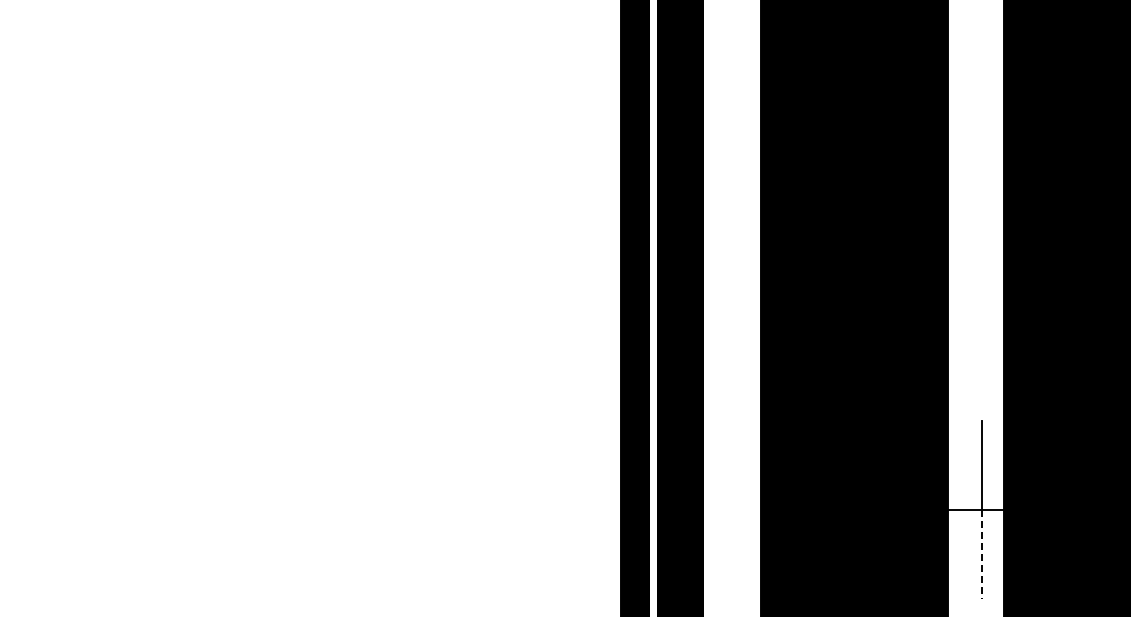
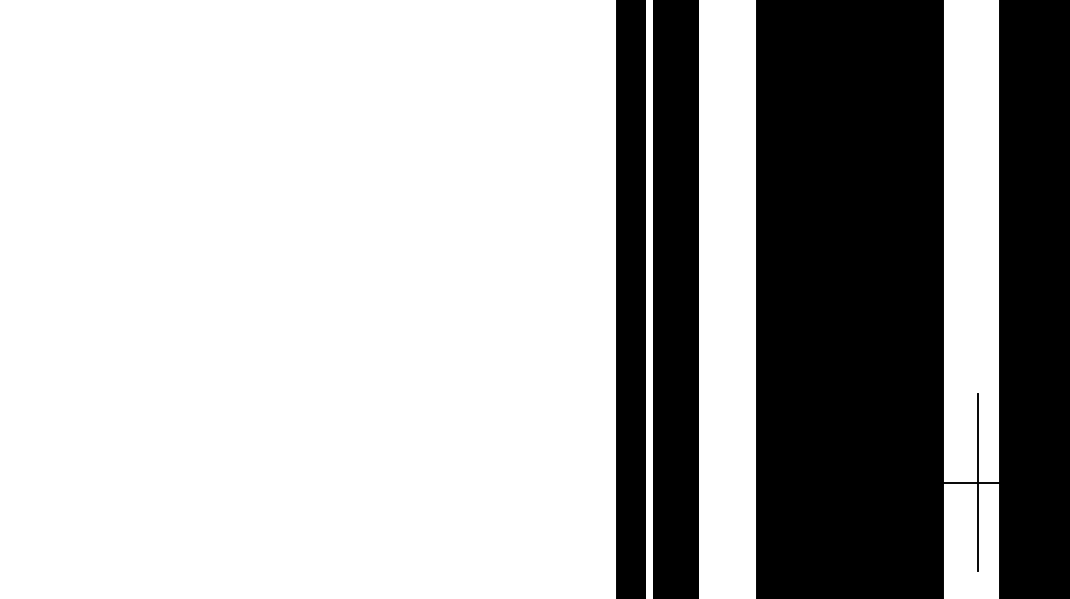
line: (982, 554) -> (978, 527), dashed -> solid

